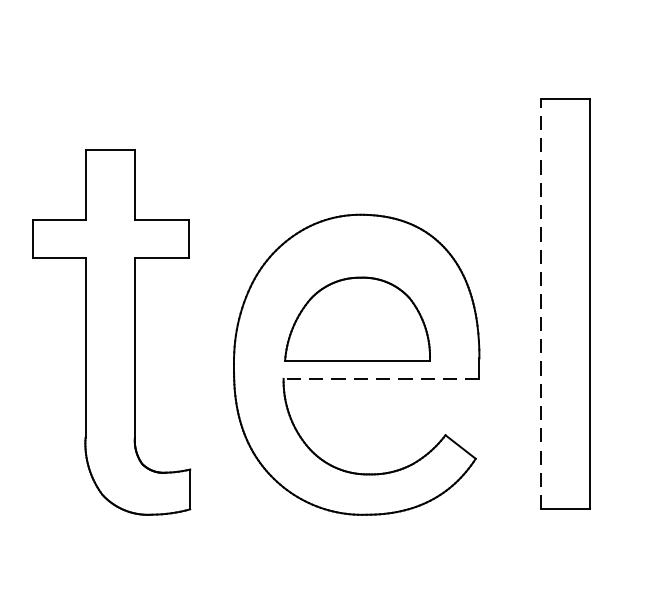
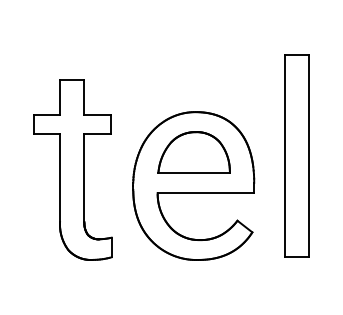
line: (540, 302) -> (284, 155), dashed -> solid
part: (356, 319) -> (193, 152), moved
line: (380, 377) -> (205, 192), dashed -> solid

